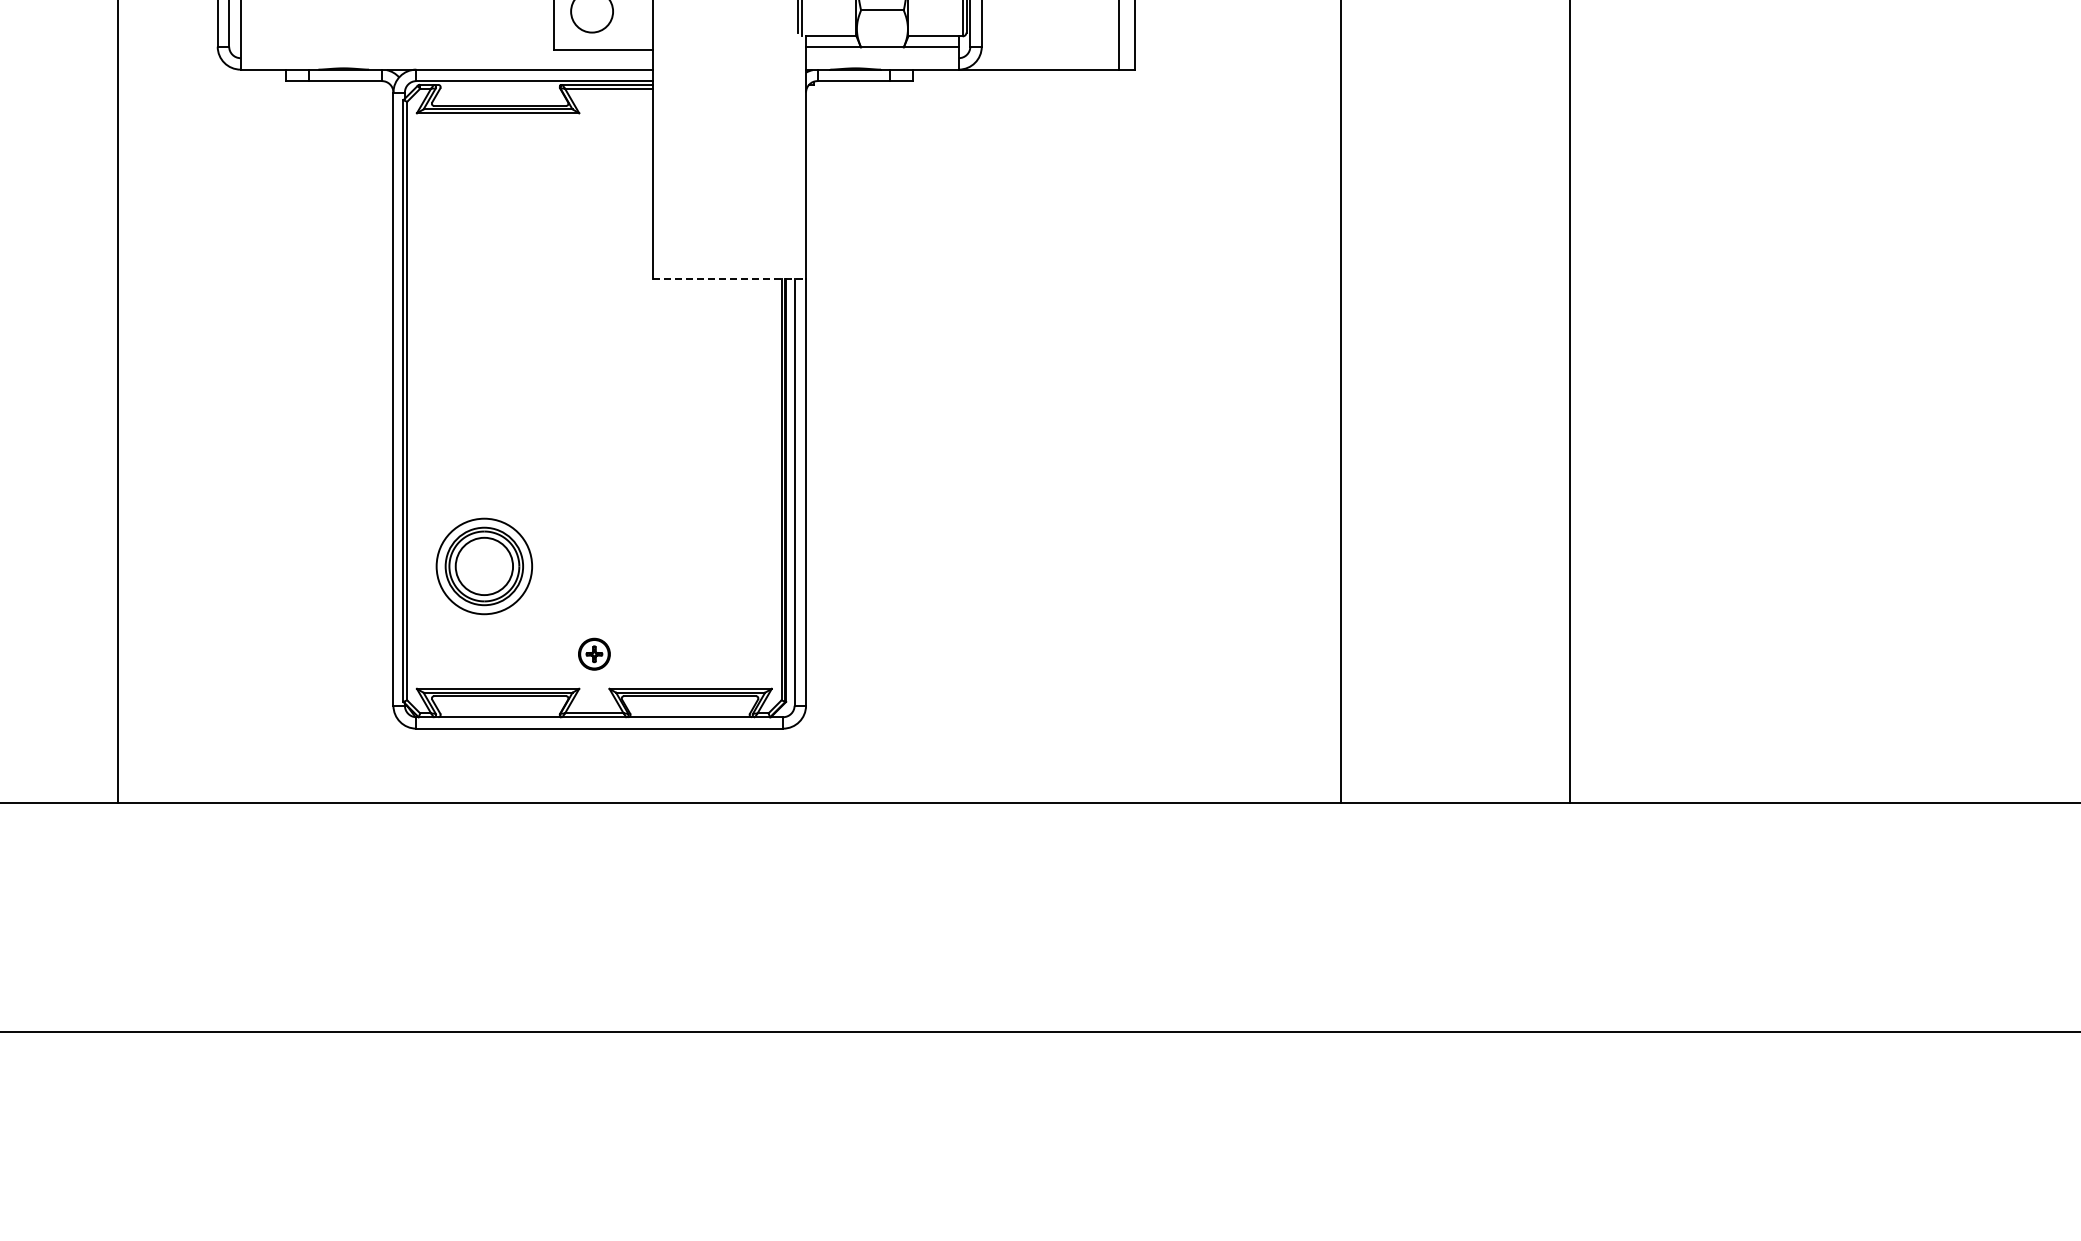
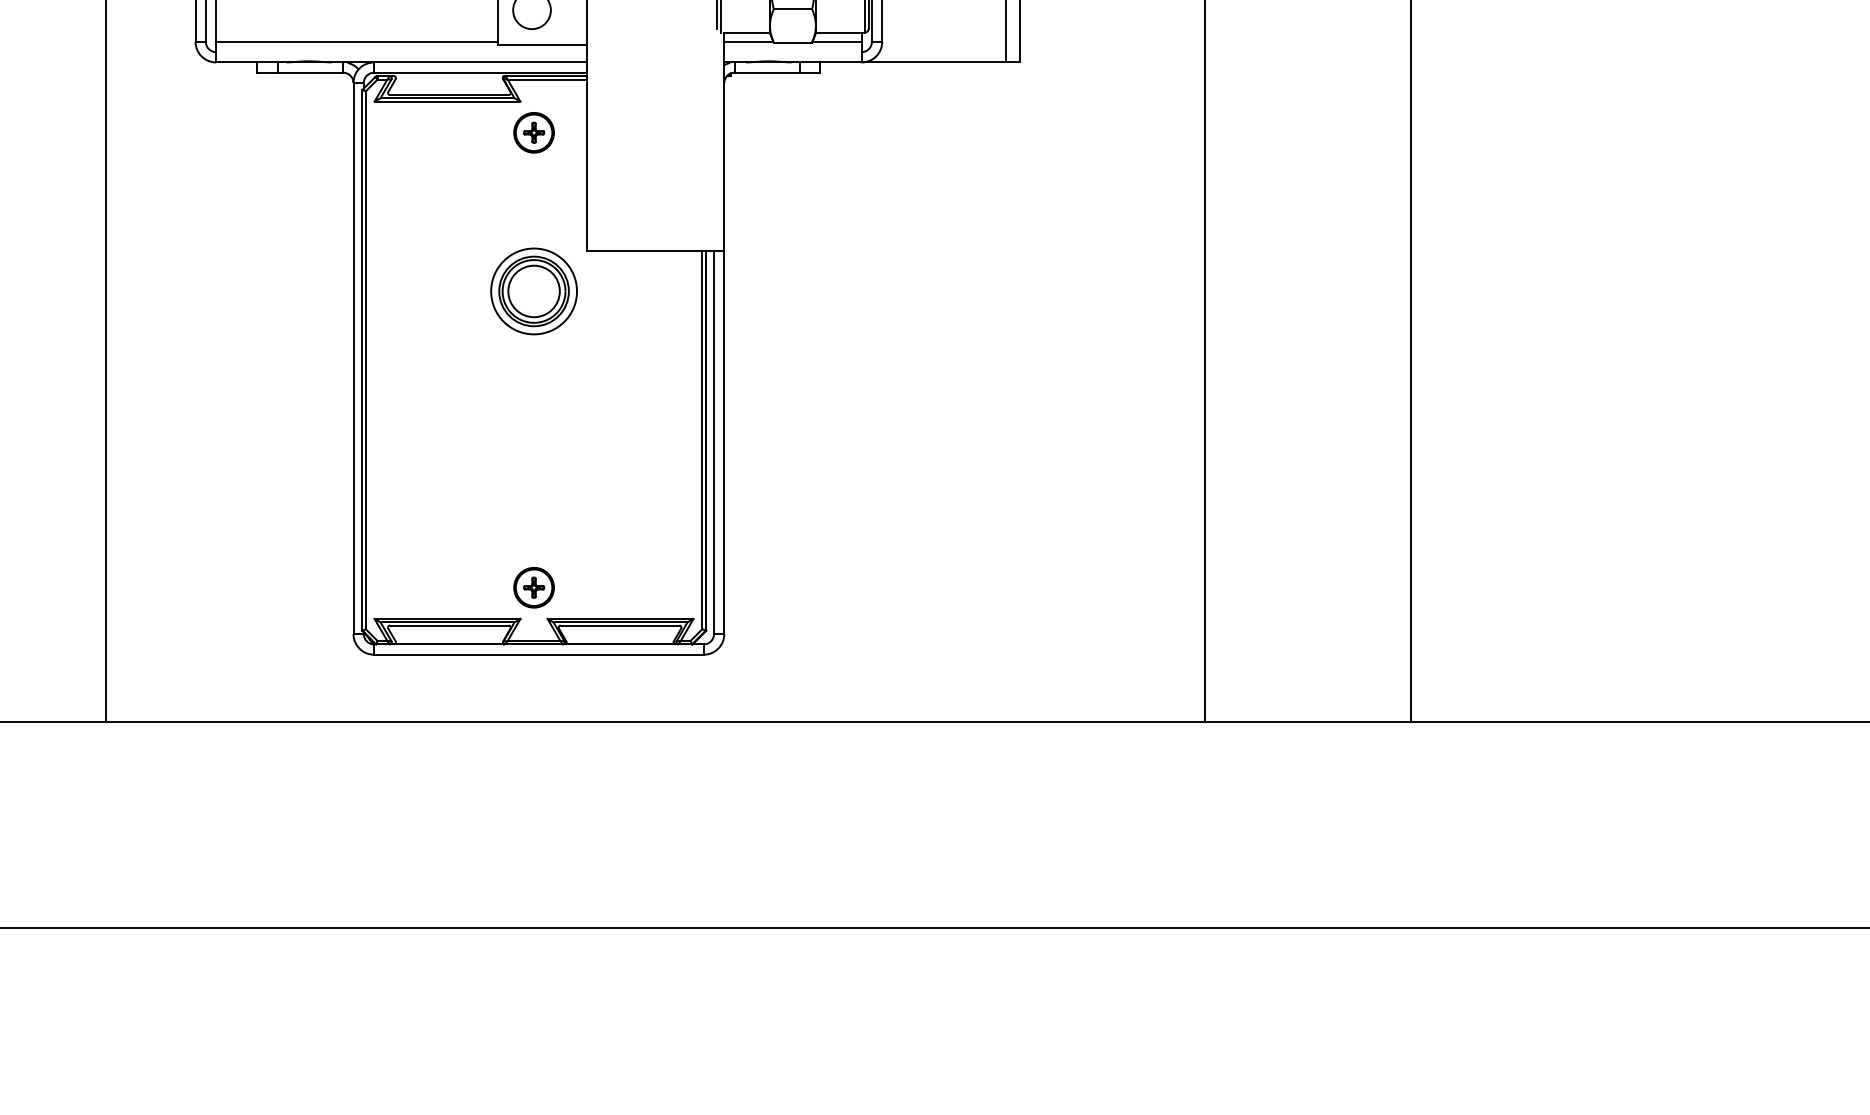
line: (396, 46) -> (356, 41), added
part: (594, 147) -> (534, 132), added
line: (730, 279) -> (656, 251), dashed -> solid
part: (484, 566) -> (534, 291), moved
part: (594, 654) -> (534, 588), size x1.43

